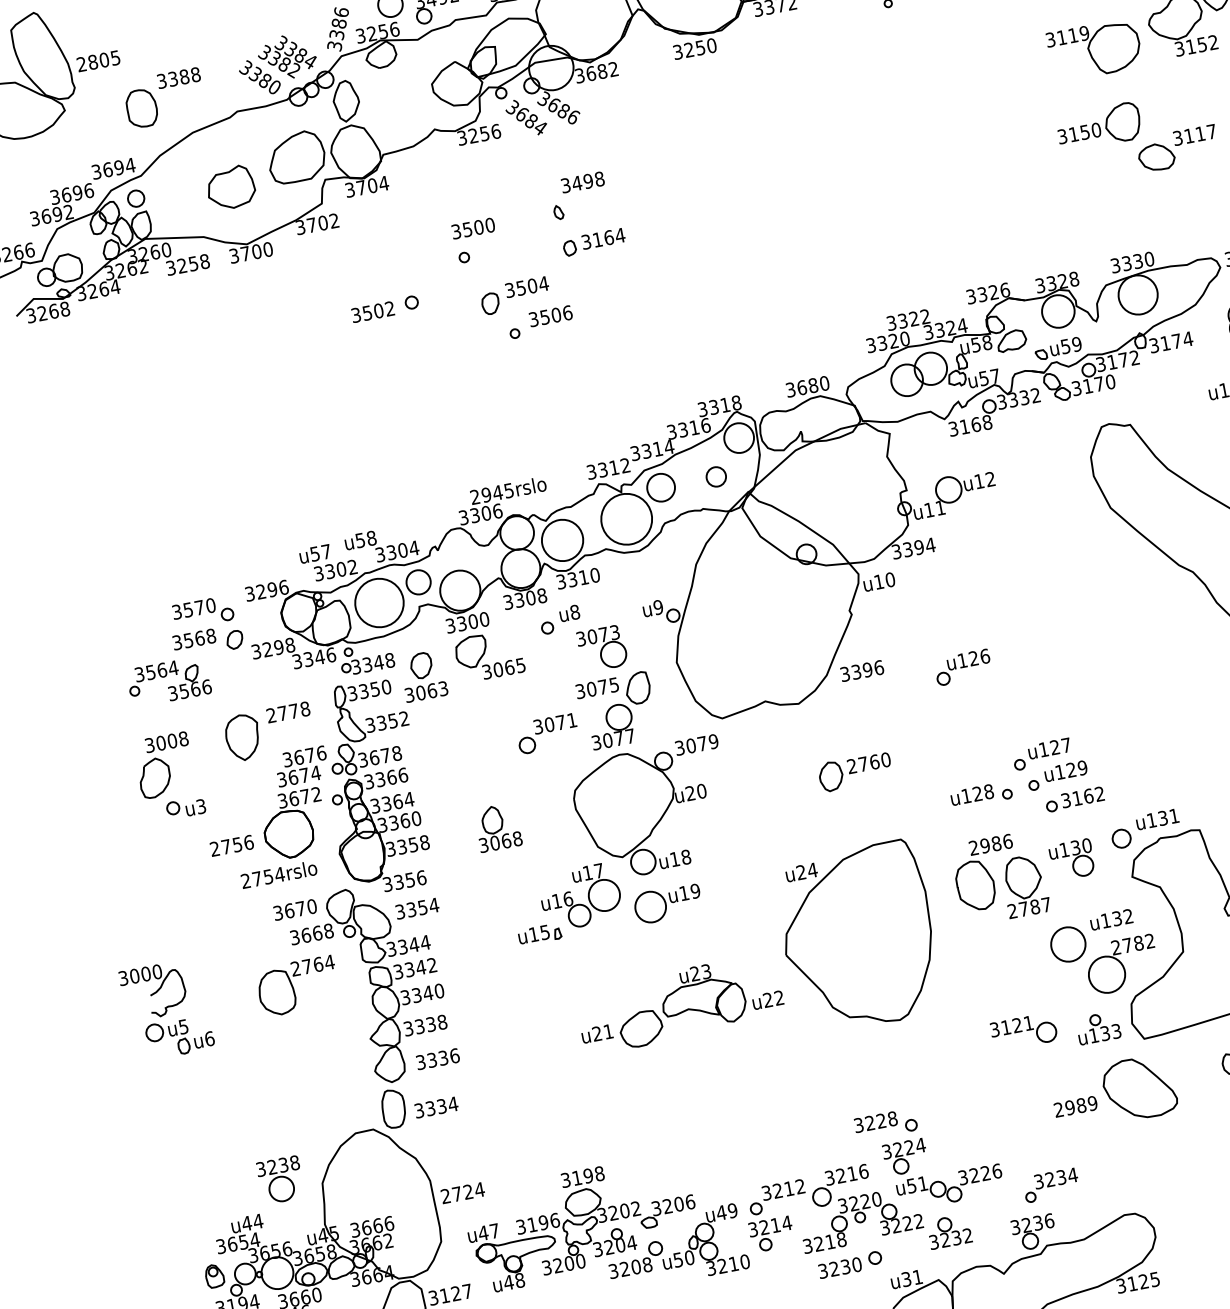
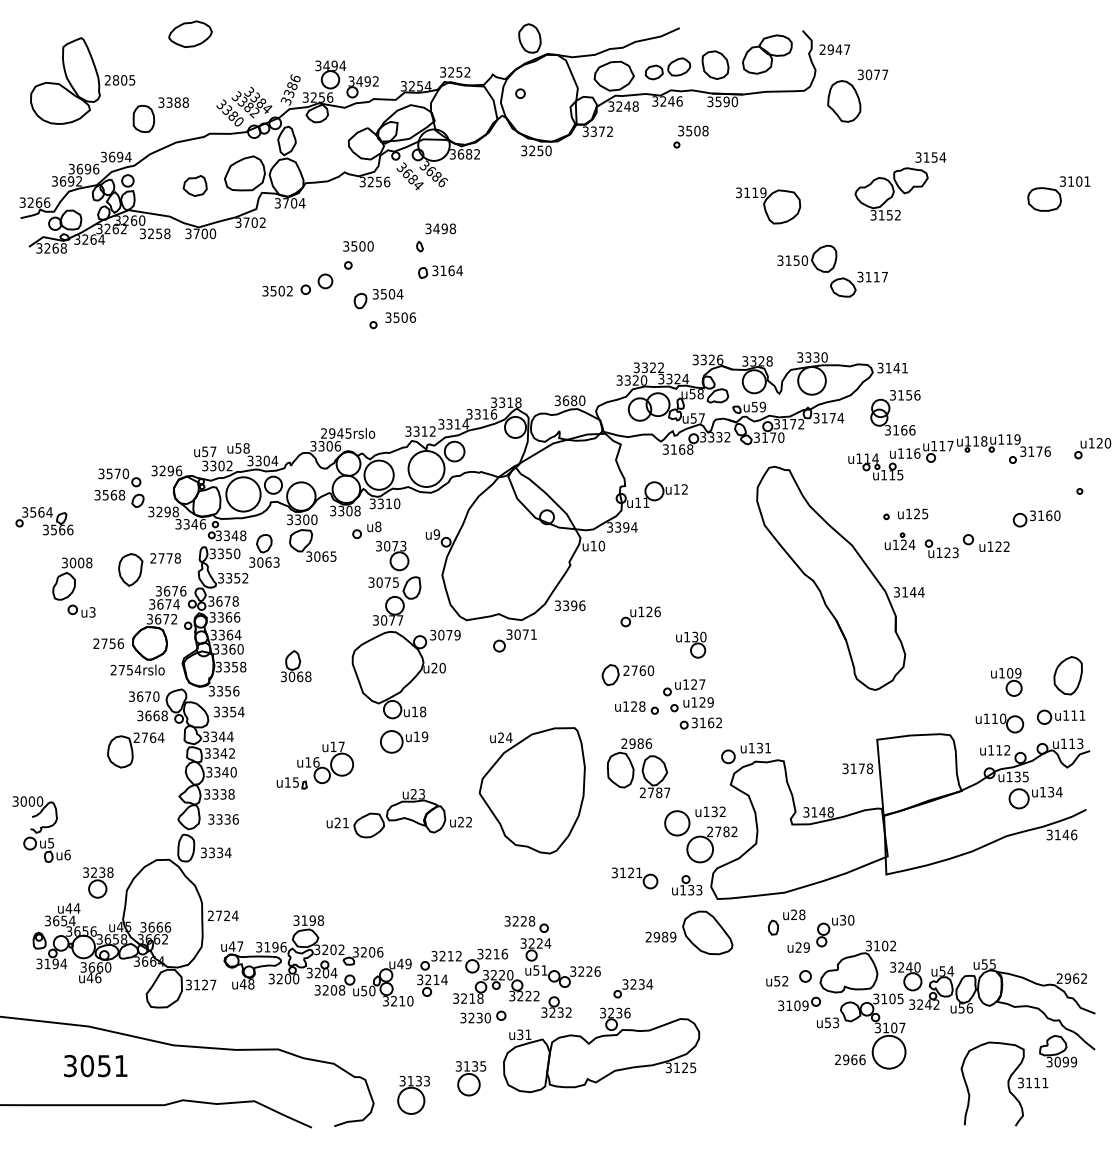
part: (1094, 49) -> (768, 205), moved
part: (229, 187) -> (194, 185), size x0.7
circle: (716, 477) -> (325, 281), moved
part: (168, 682) -> (44, 521), moved
part: (546, 733) -> (514, 640), moved
part: (854, 771) -> (627, 674), moved
part: (1072, 859) -> (691, 644), moved
part: (567, 903) -> (315, 765), moved
part: (166, 1010) -> (41, 829), moved

